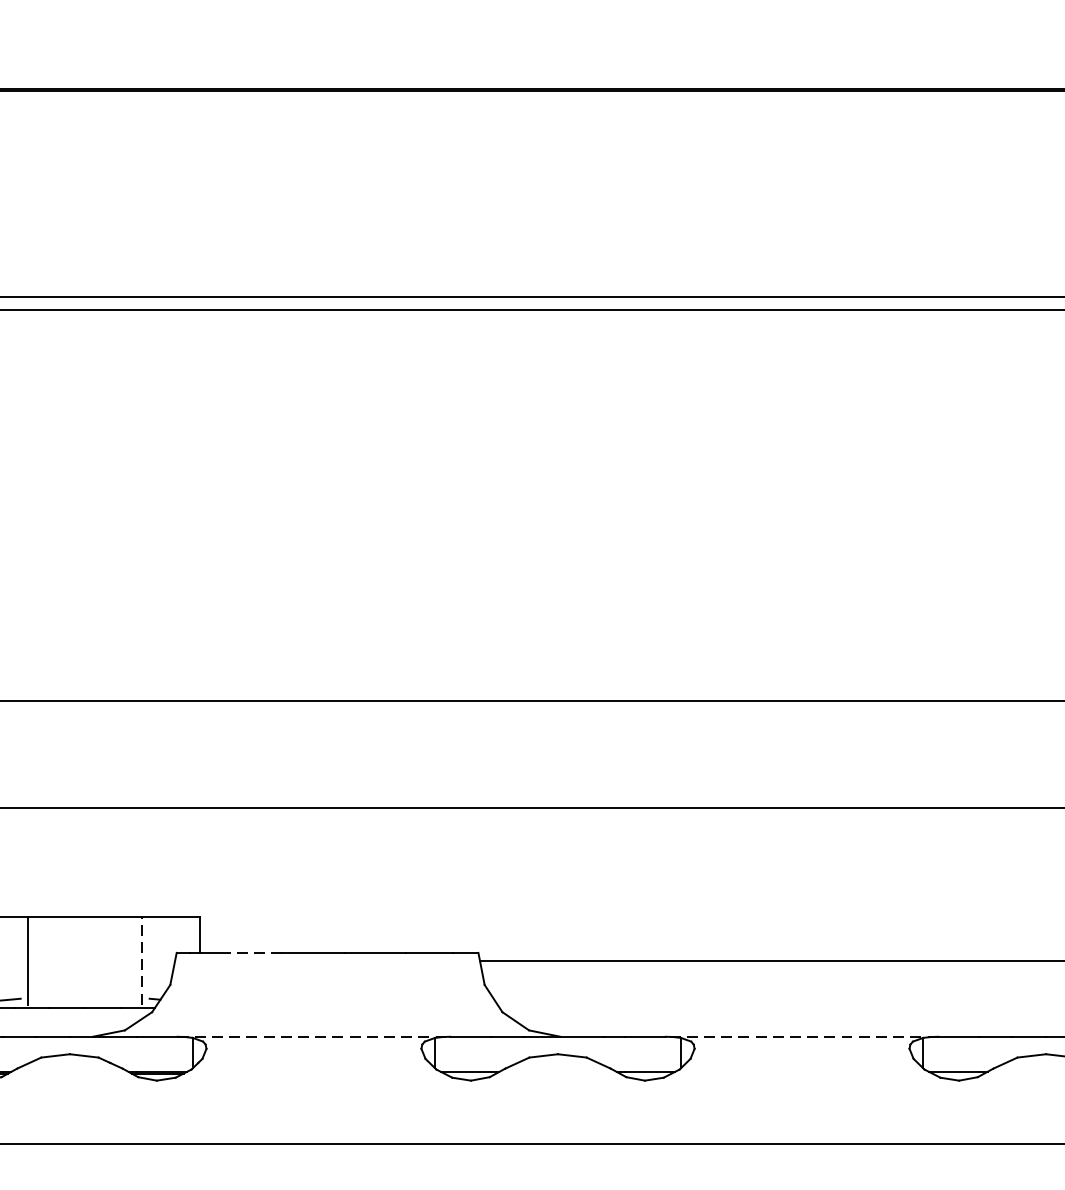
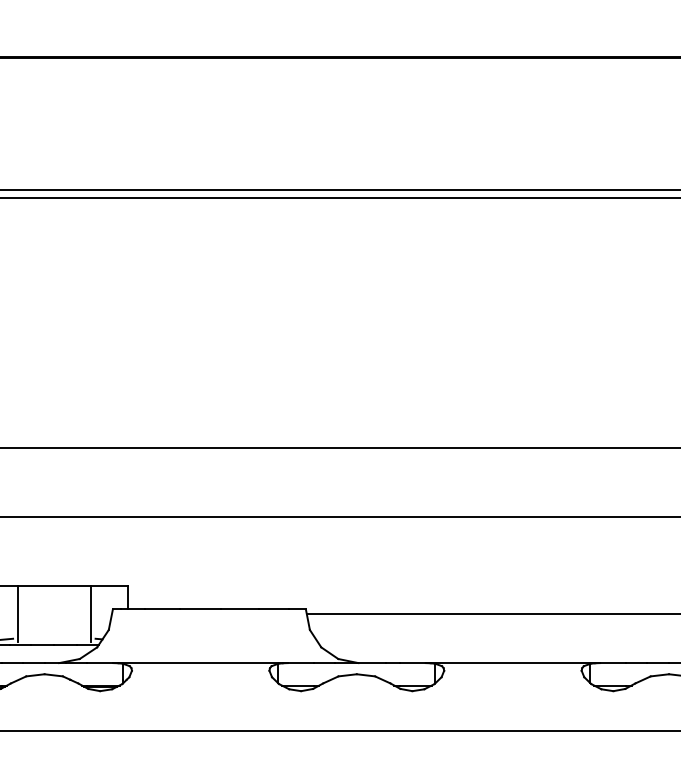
line: (254, 952) -> (162, 609), dashed -> solid
line: (141, 959) -> (90, 613), dashed -> solid
line: (315, 1037) -> (201, 663), dashed -> solid
line: (801, 1037) -> (512, 663), dashed -> solid

